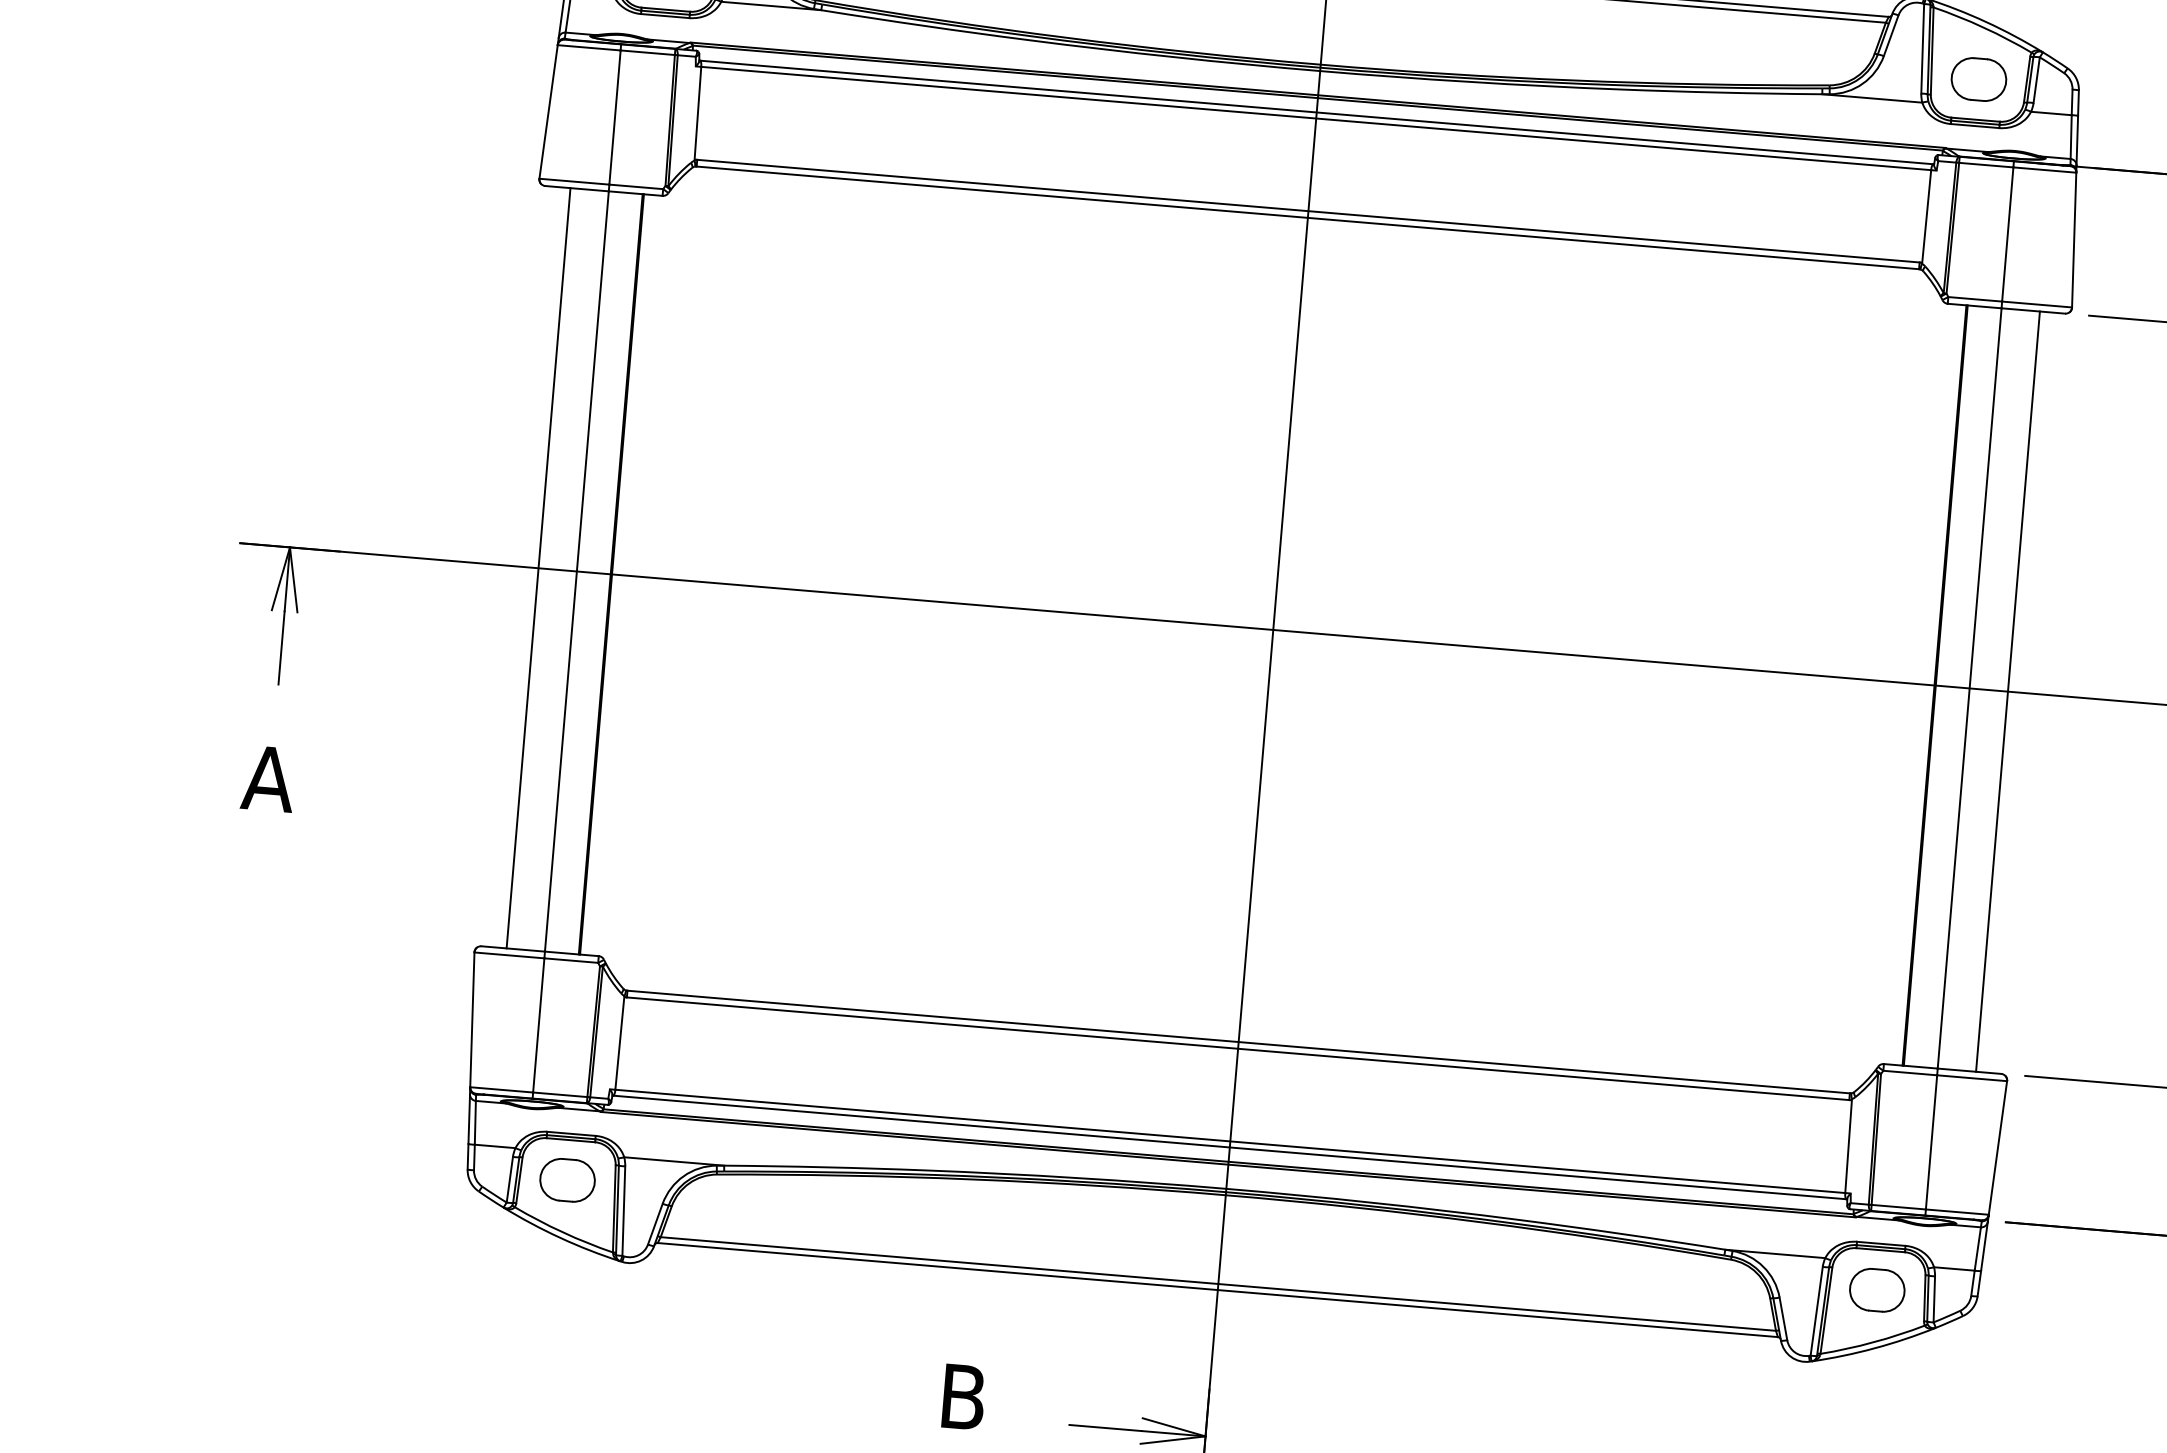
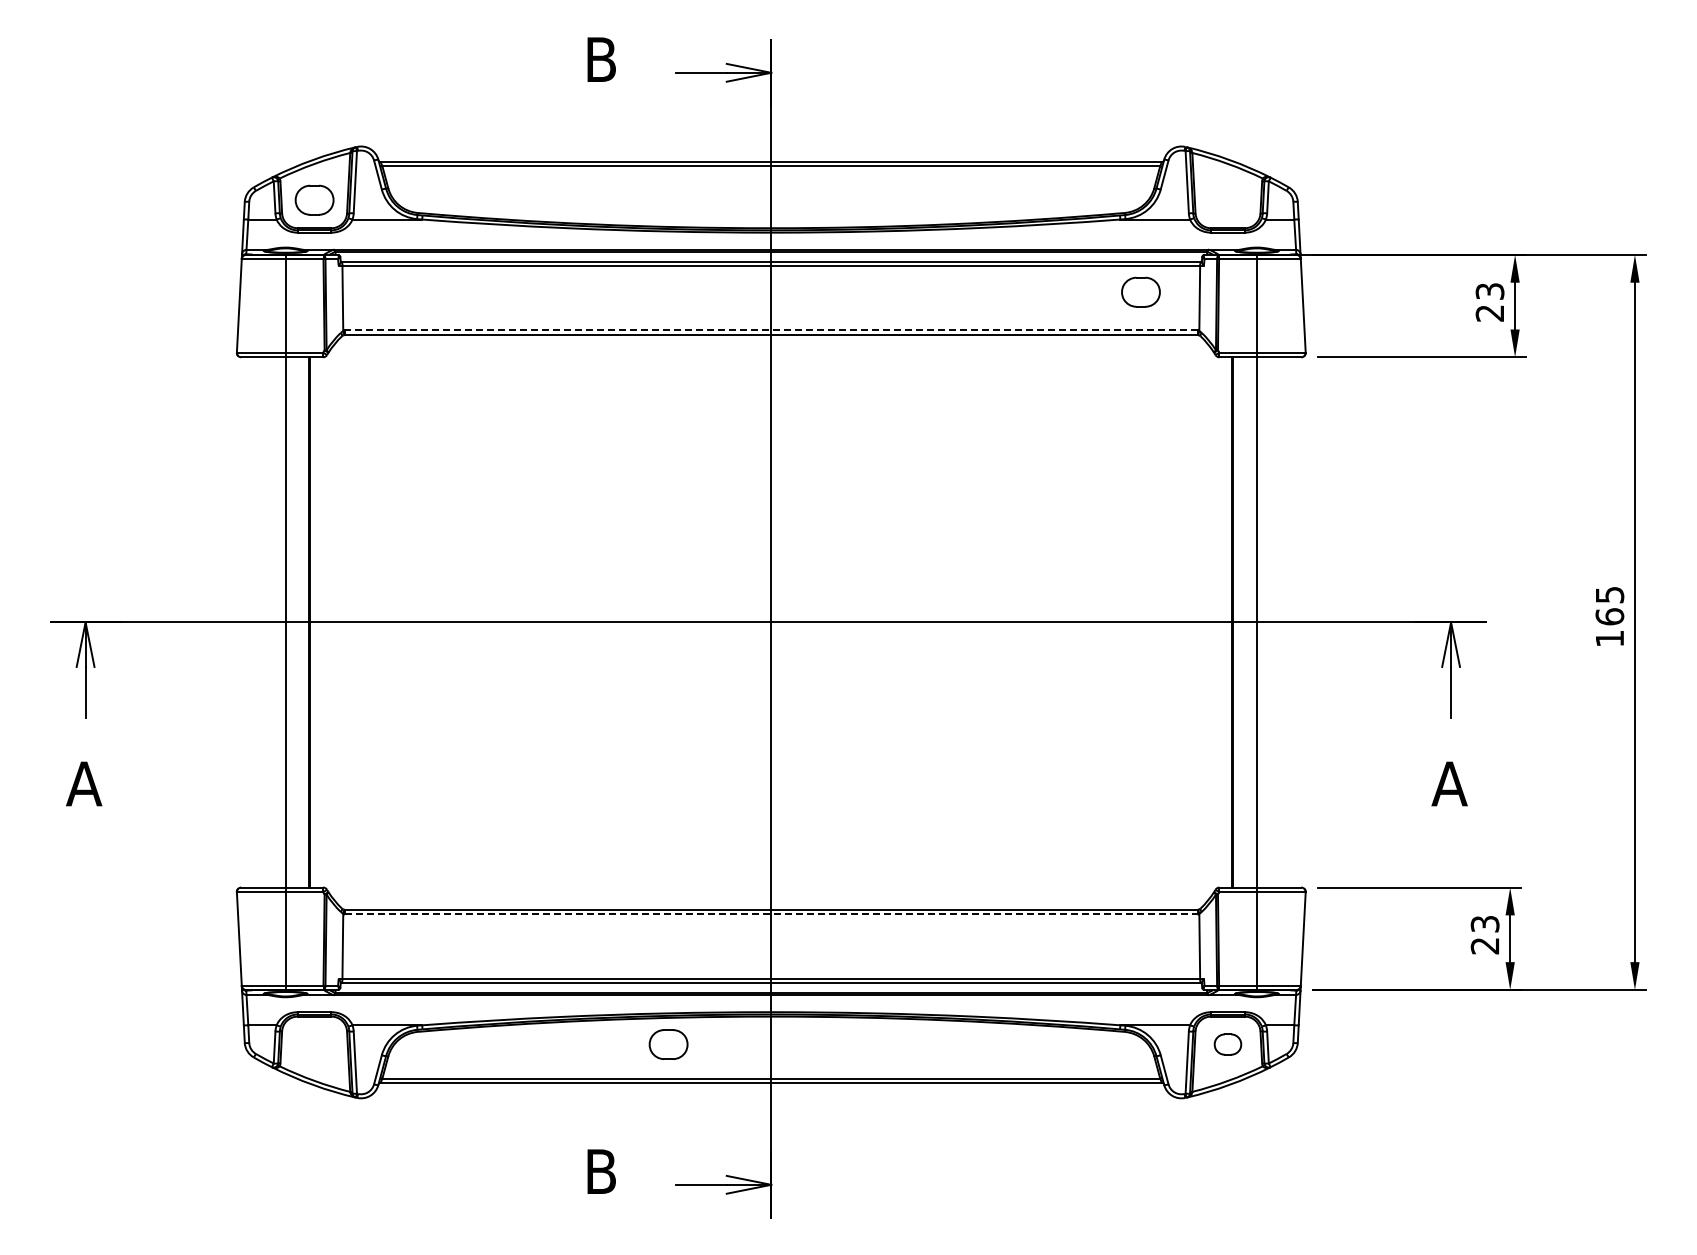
part: (1978, 78) -> (1140, 291), moved
line: (1307, 211) -> (770, 330), solid -> dashed
line: (537, 568) -> (258, 622), removed
line: (2007, 691) -> (1283, 622), removed
line: (1238, 1048) -> (771, 914), solid -> dashed
part: (567, 1180) -> (668, 1044), moved
part: (1876, 1290) -> (1227, 1044), size x0.7

